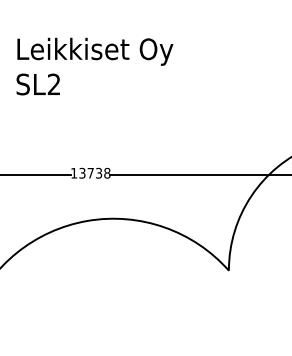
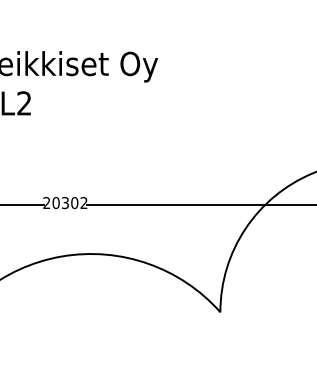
text: (90, 172) -> (65, 202), 13738 -> 20302

